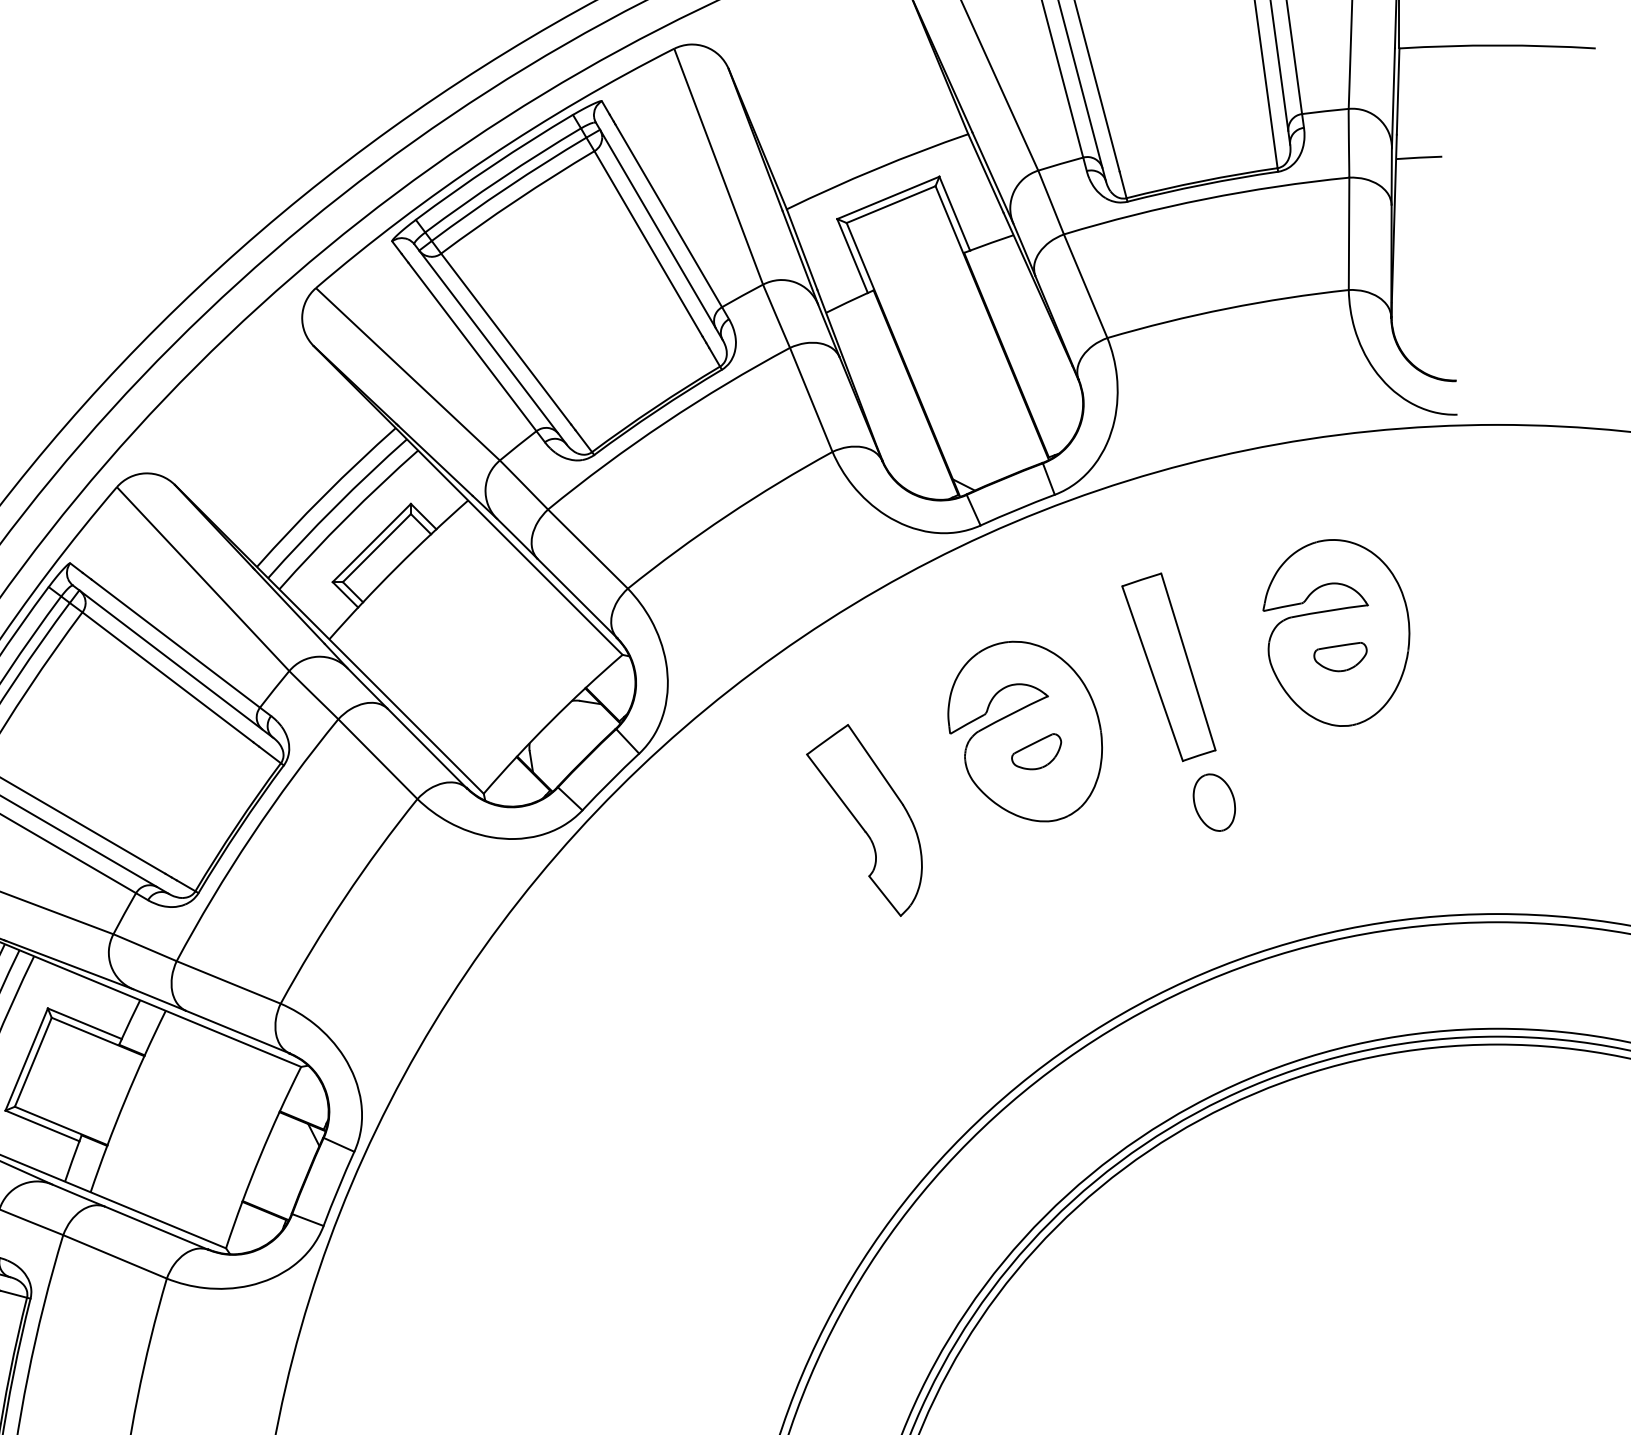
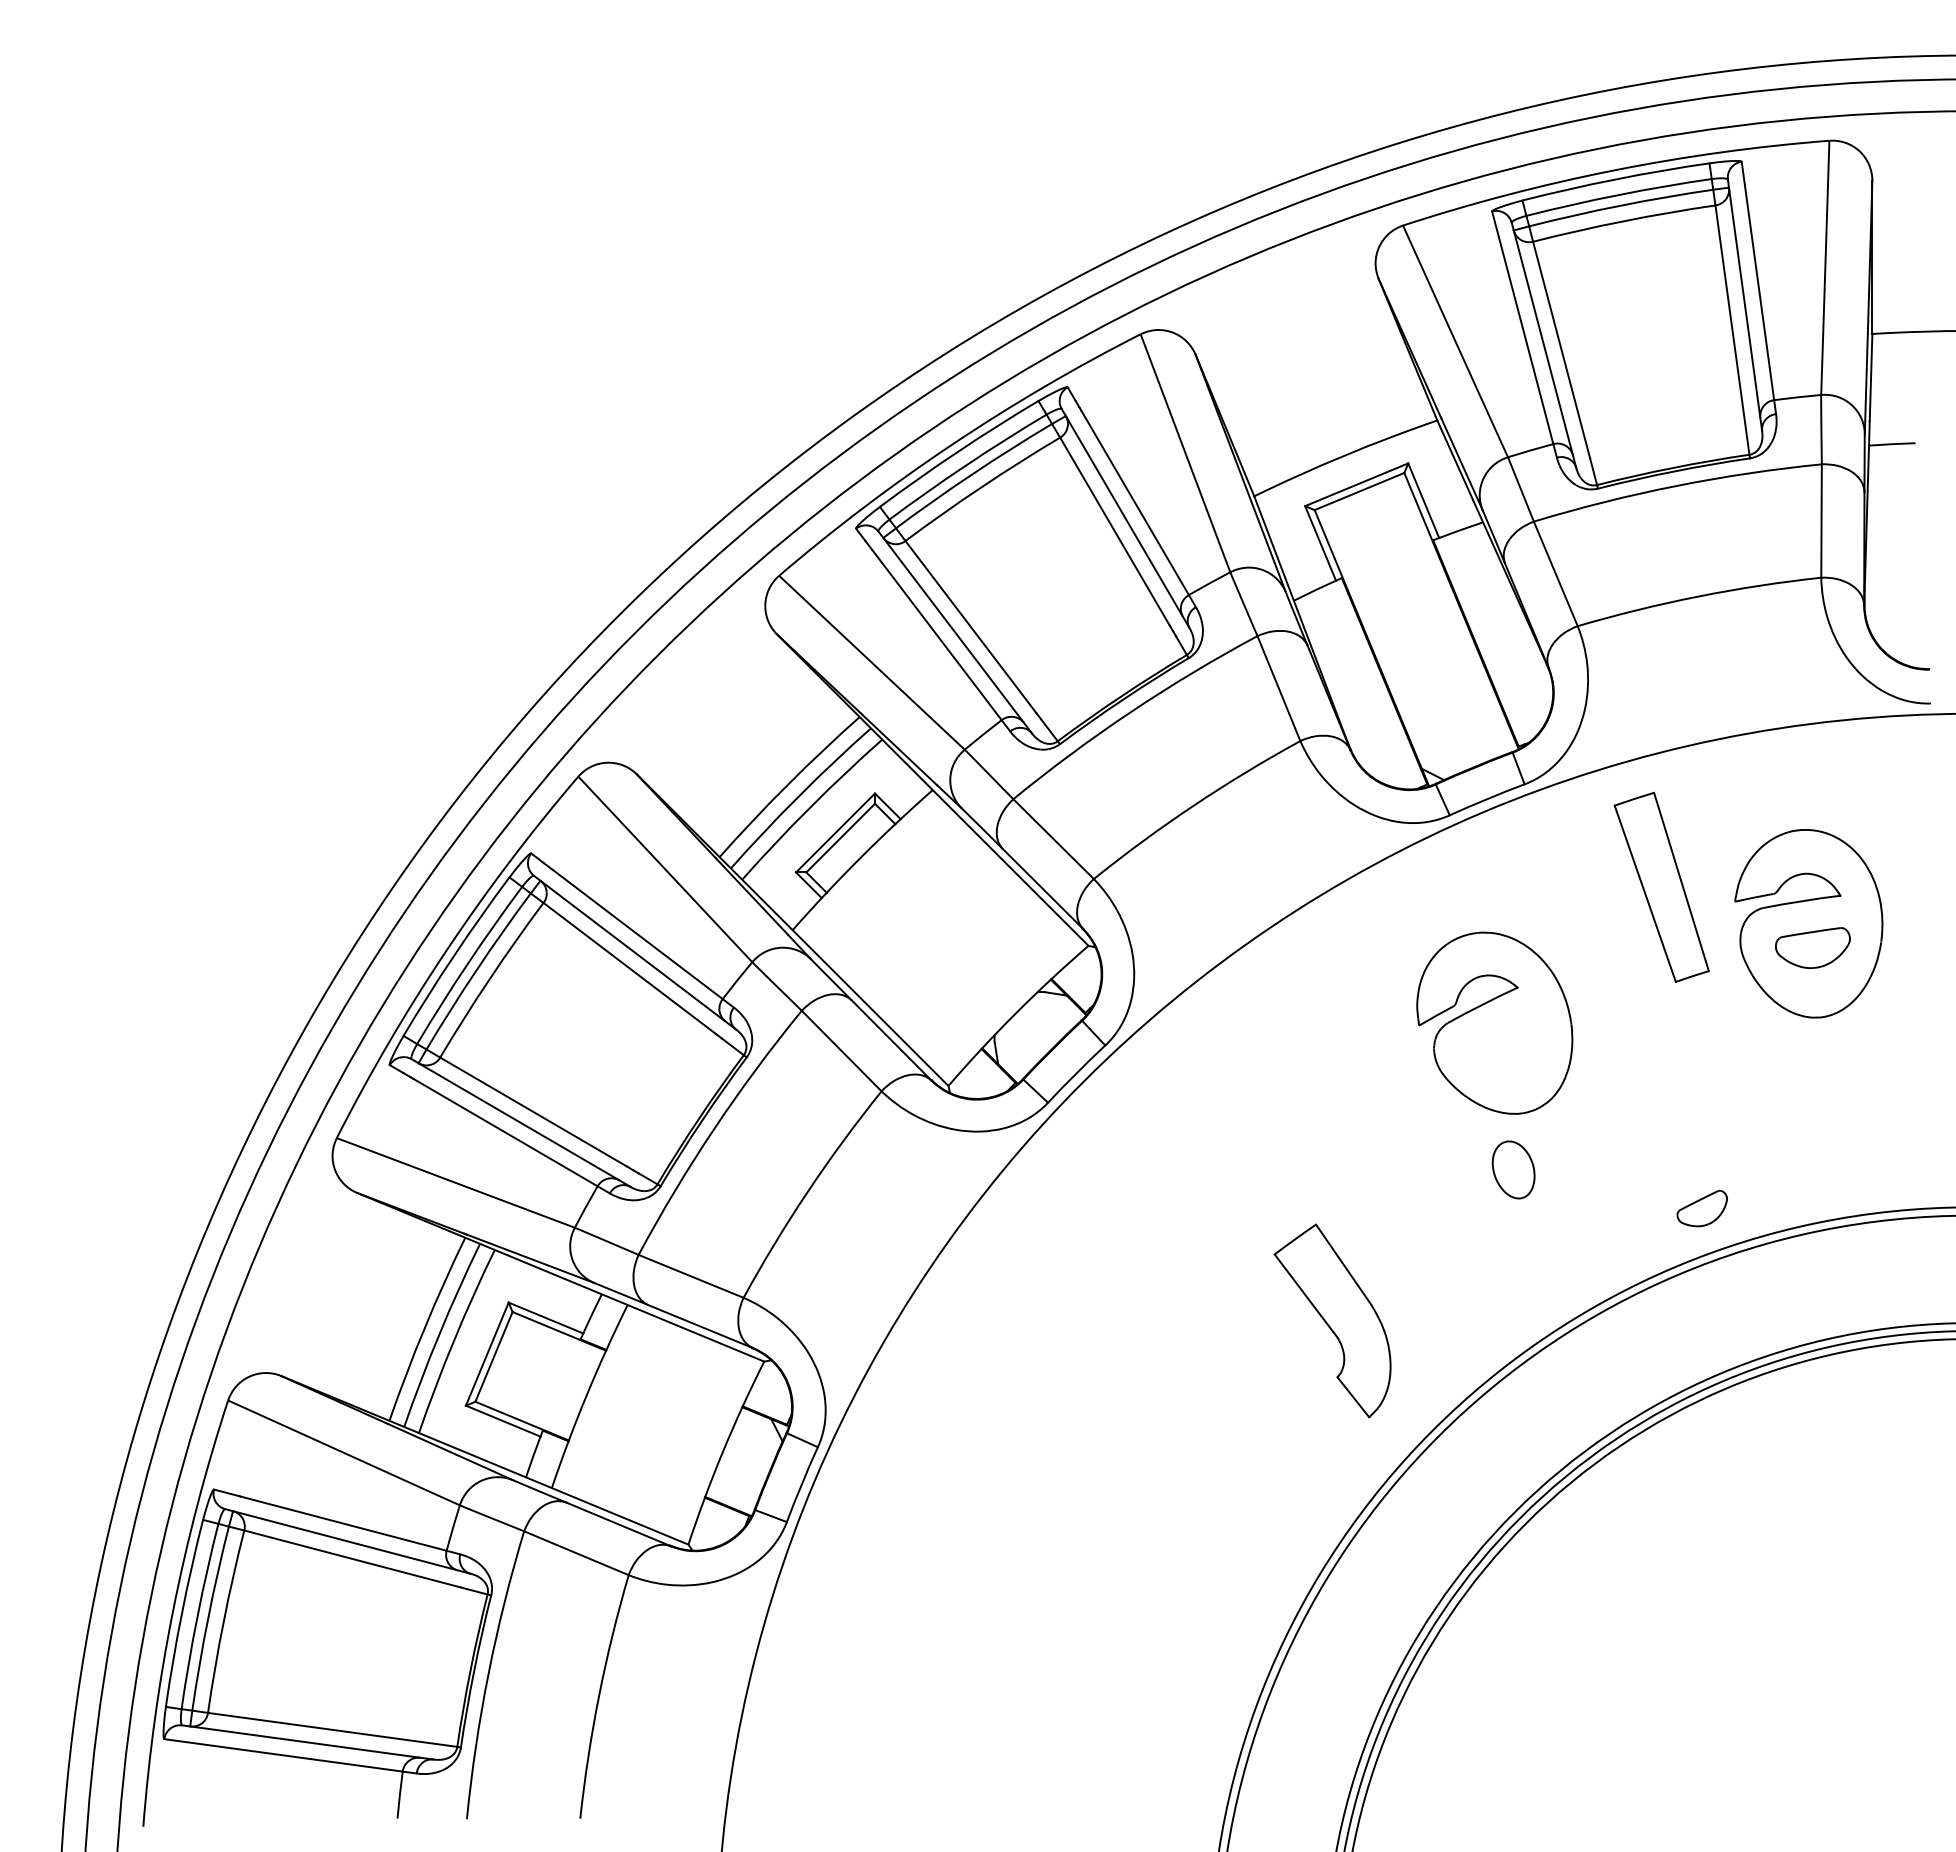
part: (1340, 656) -> (1812, 947), size x1.4
part: (1168, 666) -> (1661, 886), moved
part: (1035, 751) -> (1701, 1208), moved
part: (1214, 802) -> (1513, 1169), moved
part: (864, 820) -> (1332, 1320), moved

